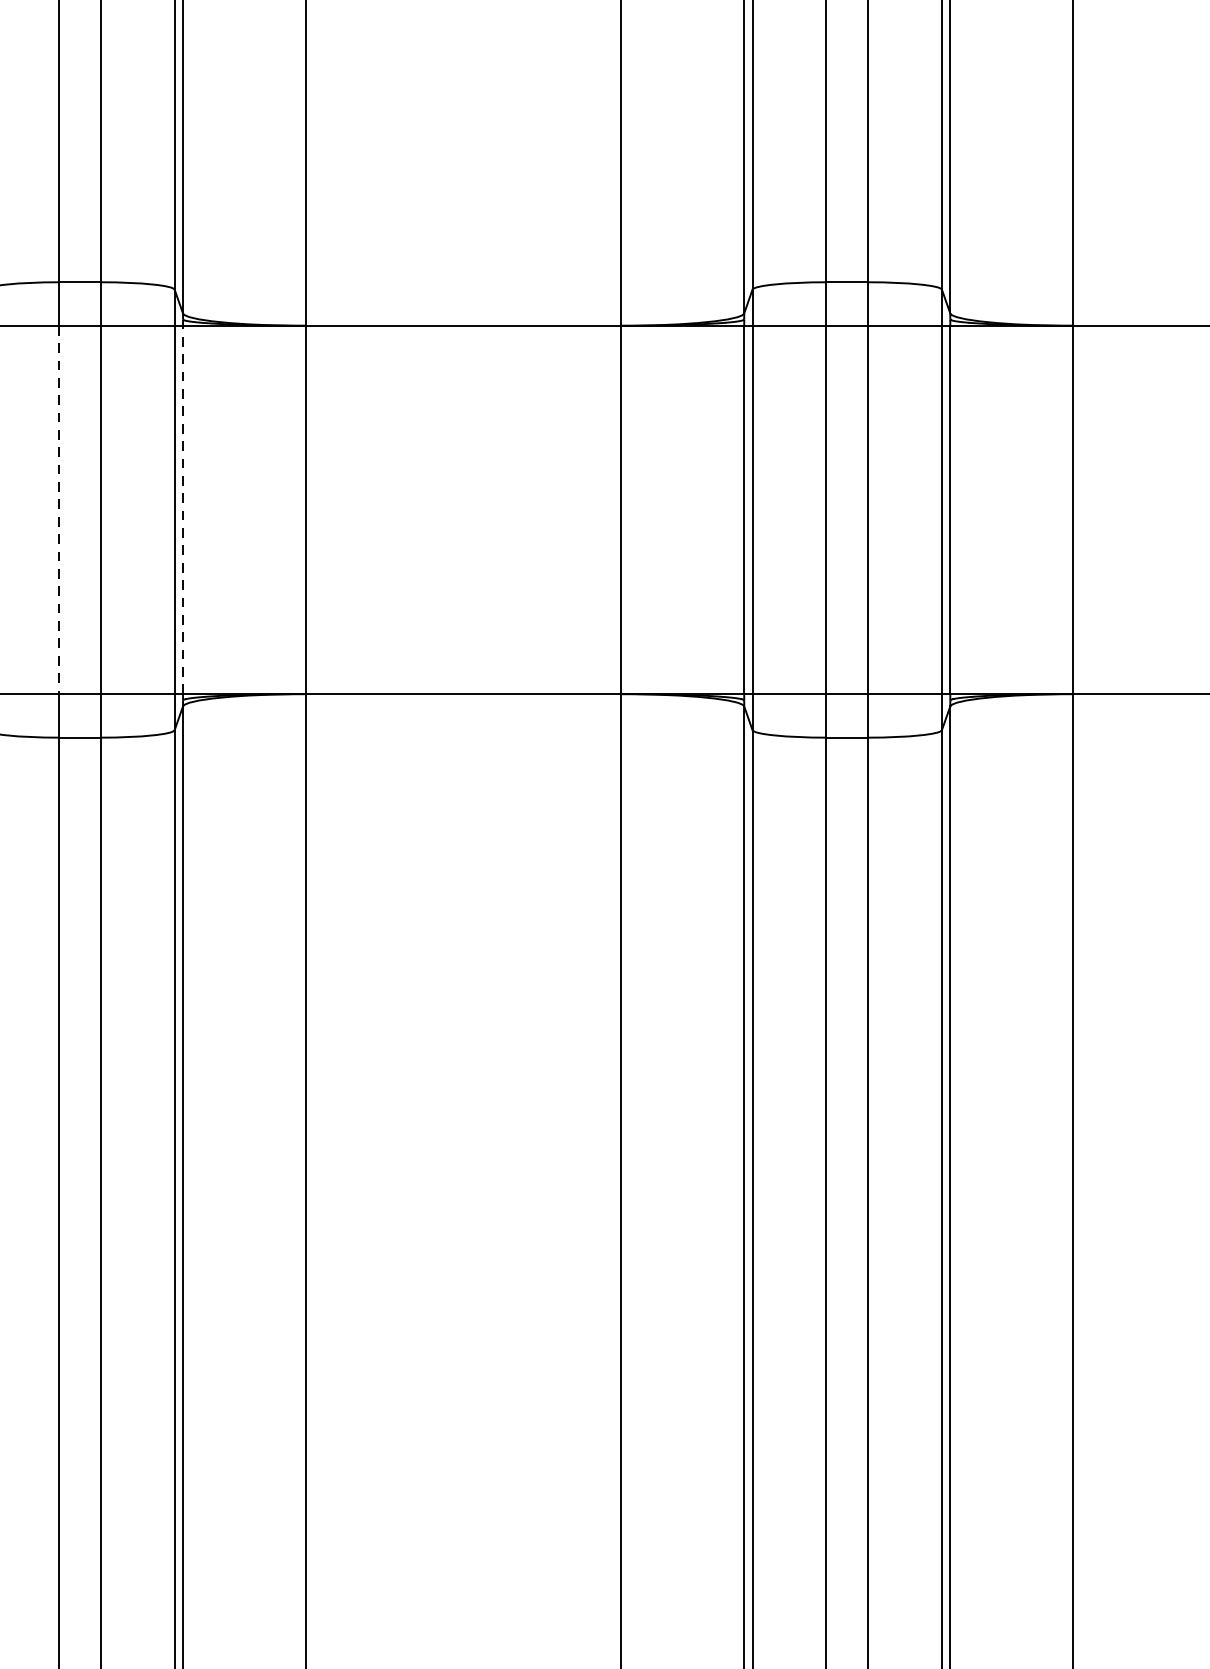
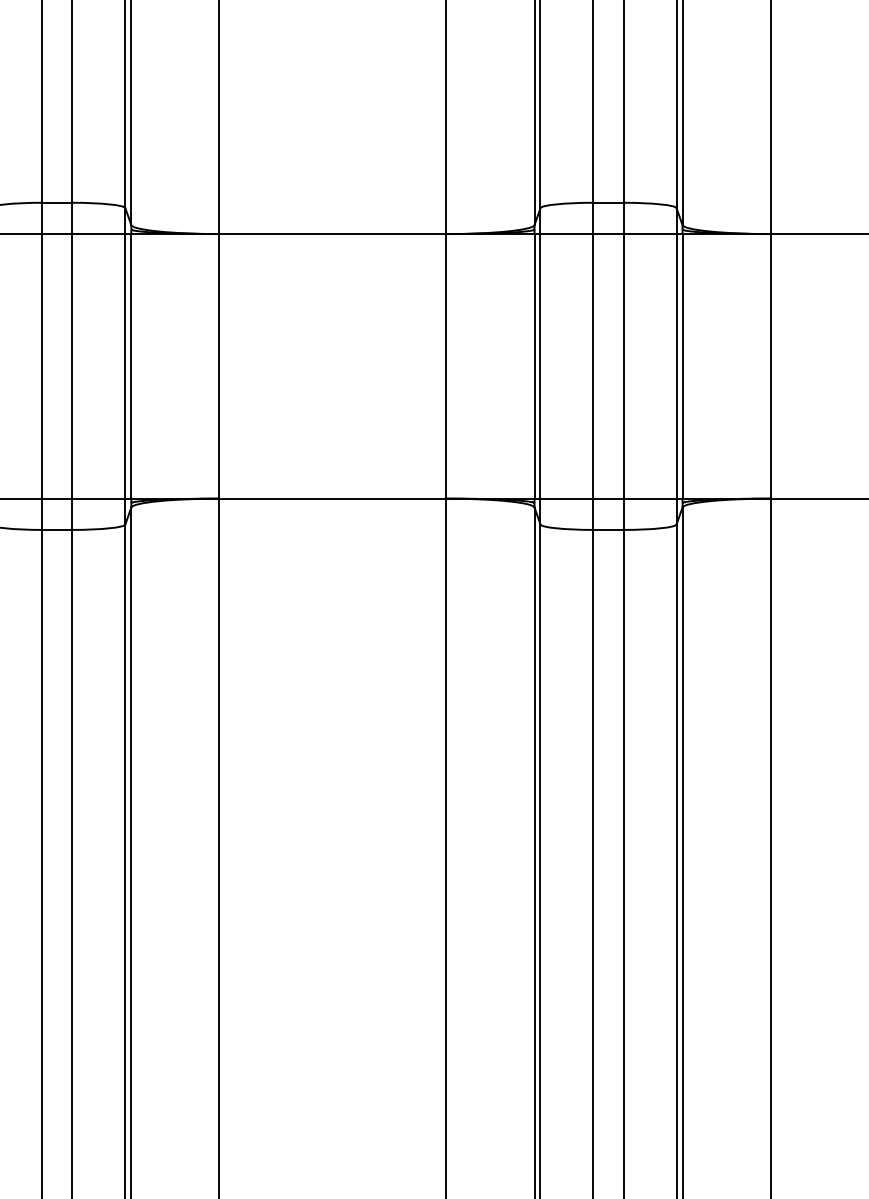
line: (183, 508) -> (131, 365), dashed -> solid
line: (59, 510) -> (42, 366), dashed -> solid

